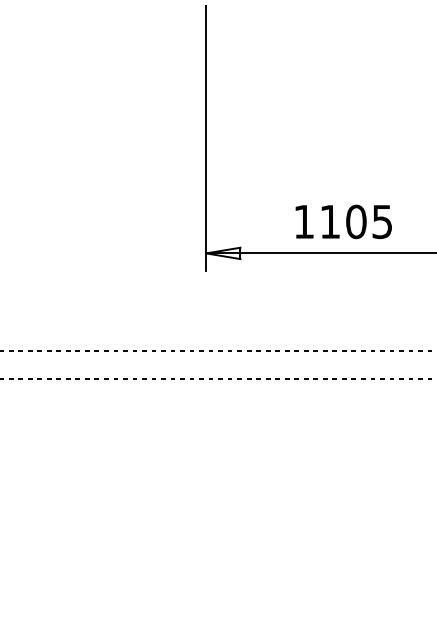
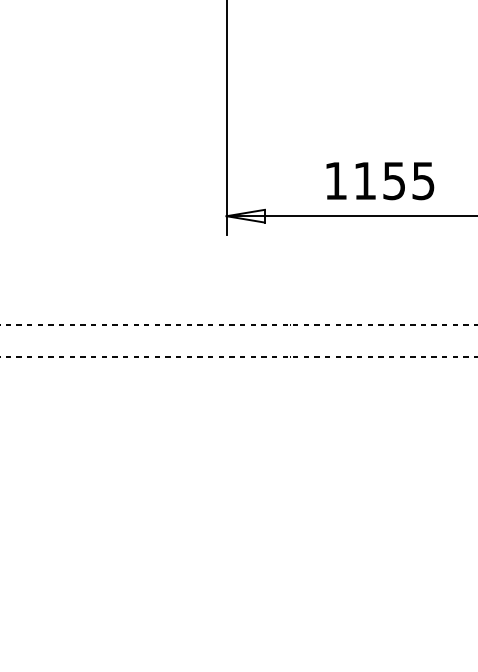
text: (356, 221) -> (394, 180), 1105 -> 1155

